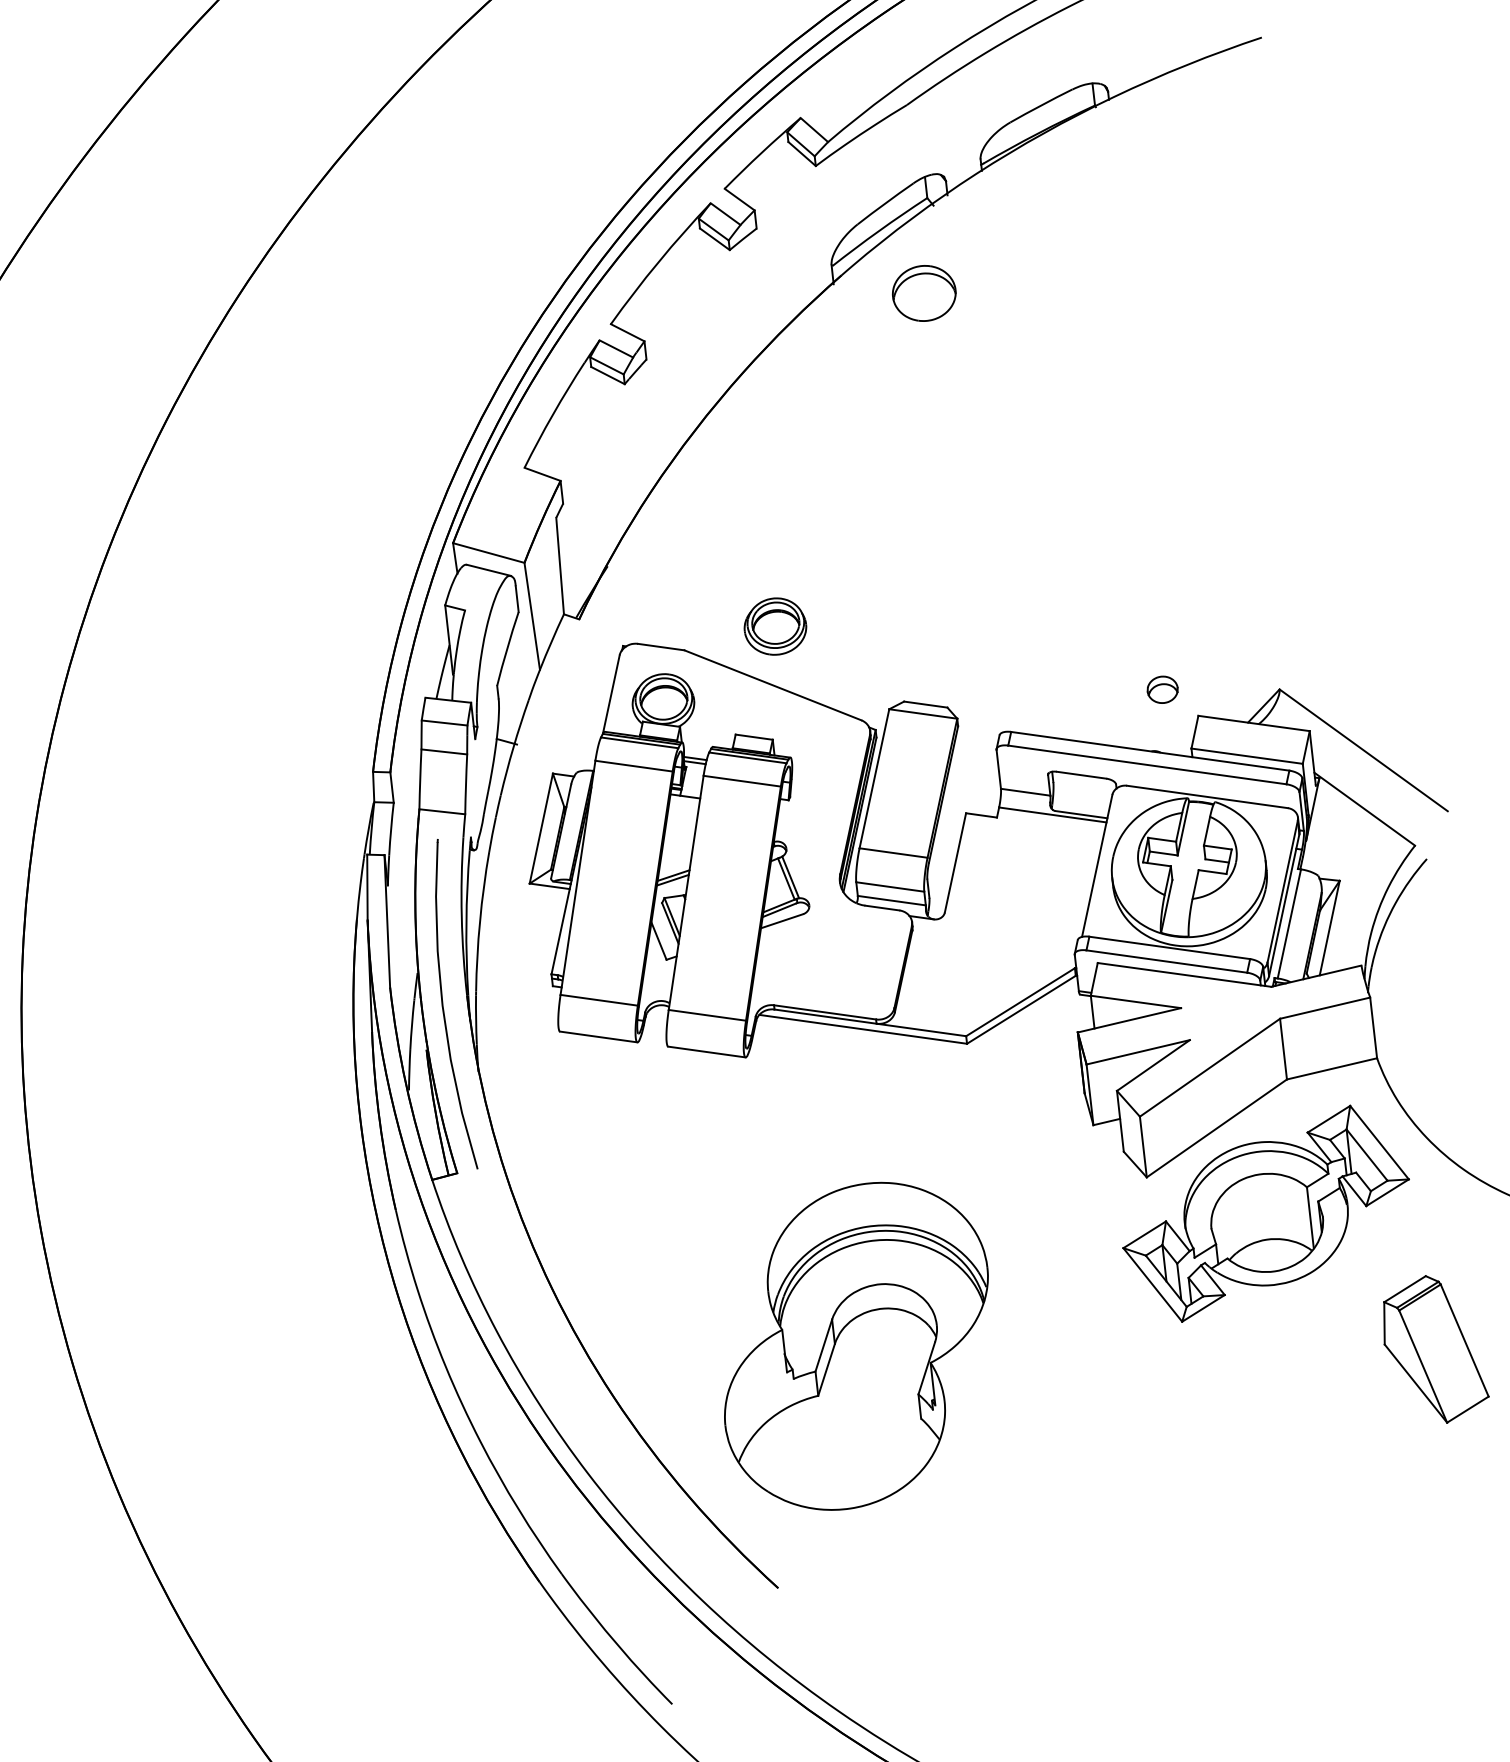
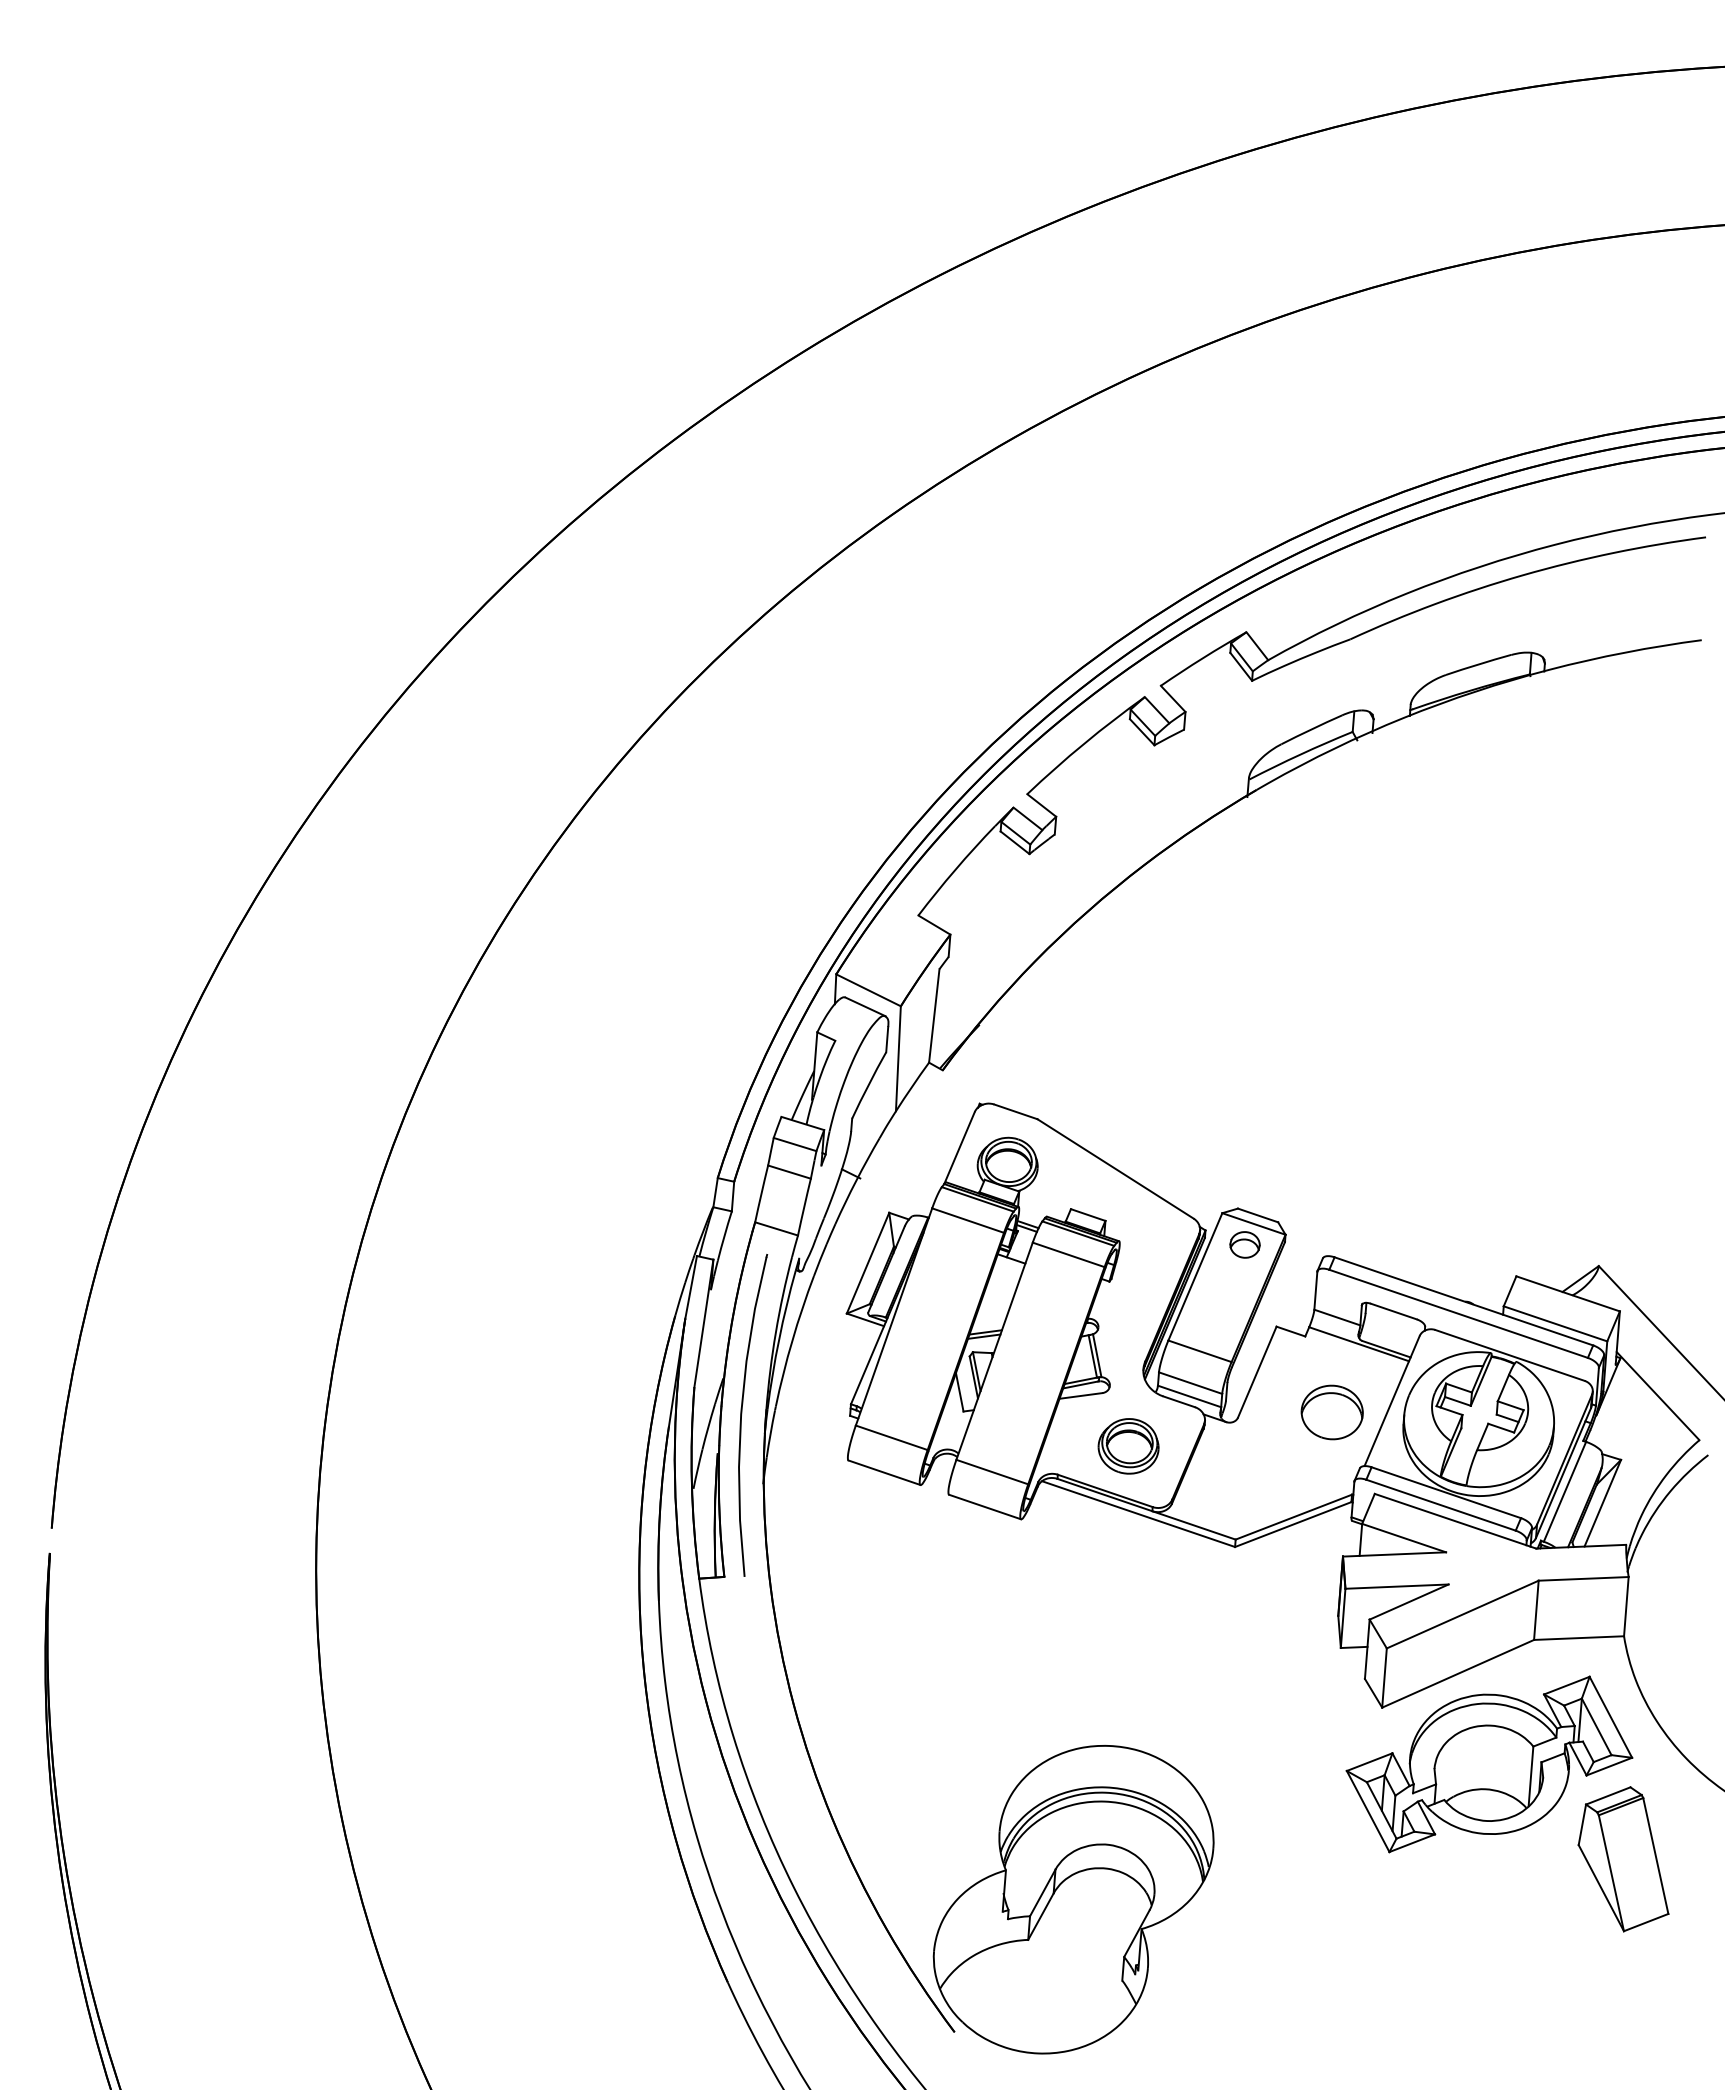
part: (923, 293) -> (1331, 1412), moved
part: (775, 626) -> (1128, 1446), moved
part: (1162, 689) -> (1244, 1244), moved
part: (856, 1346) -> (1073, 1899), moved
part: (1432, 1350) -> (1623, 1859), moved

